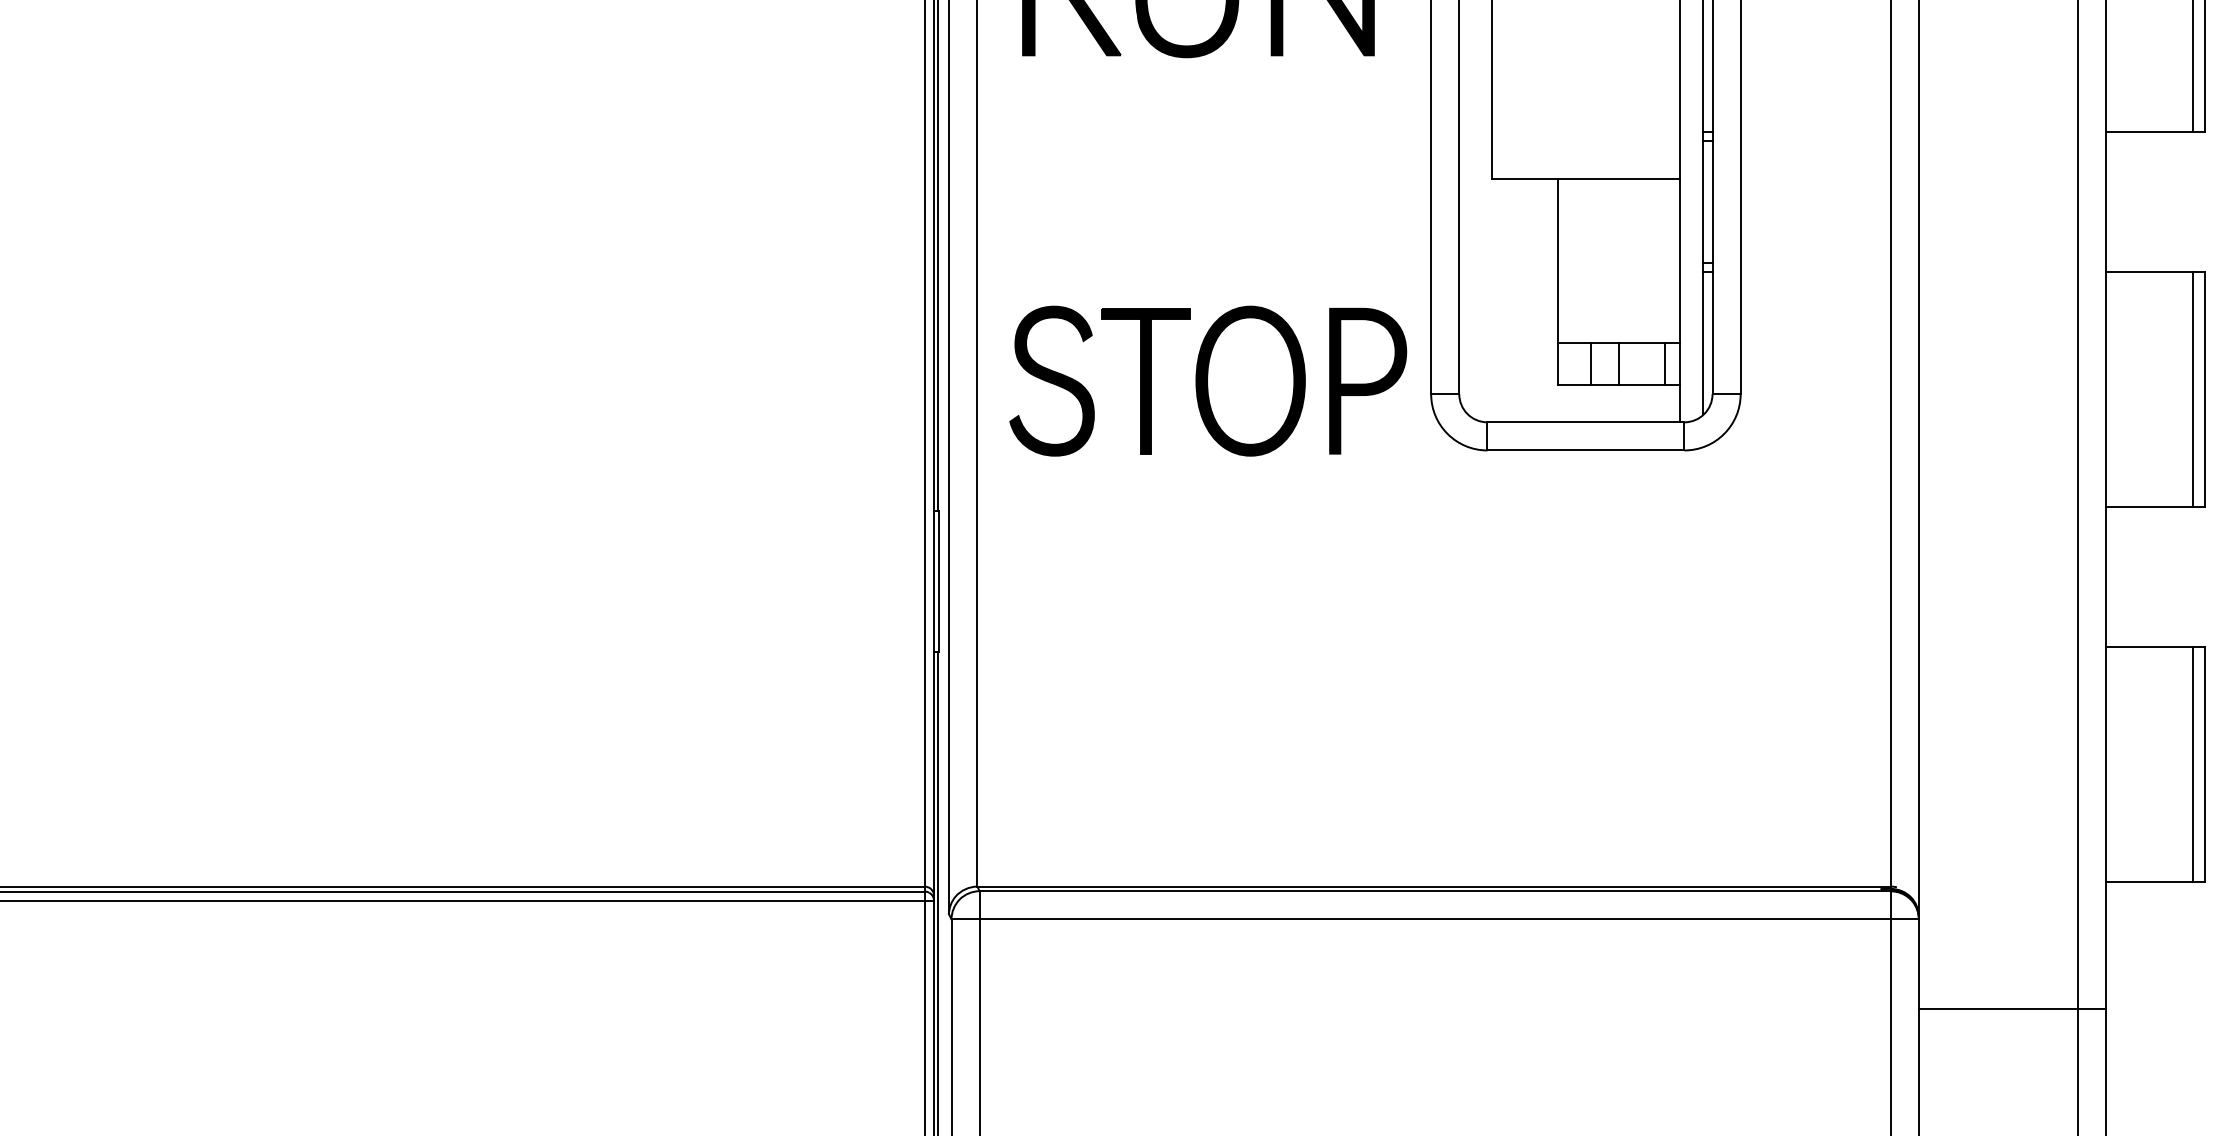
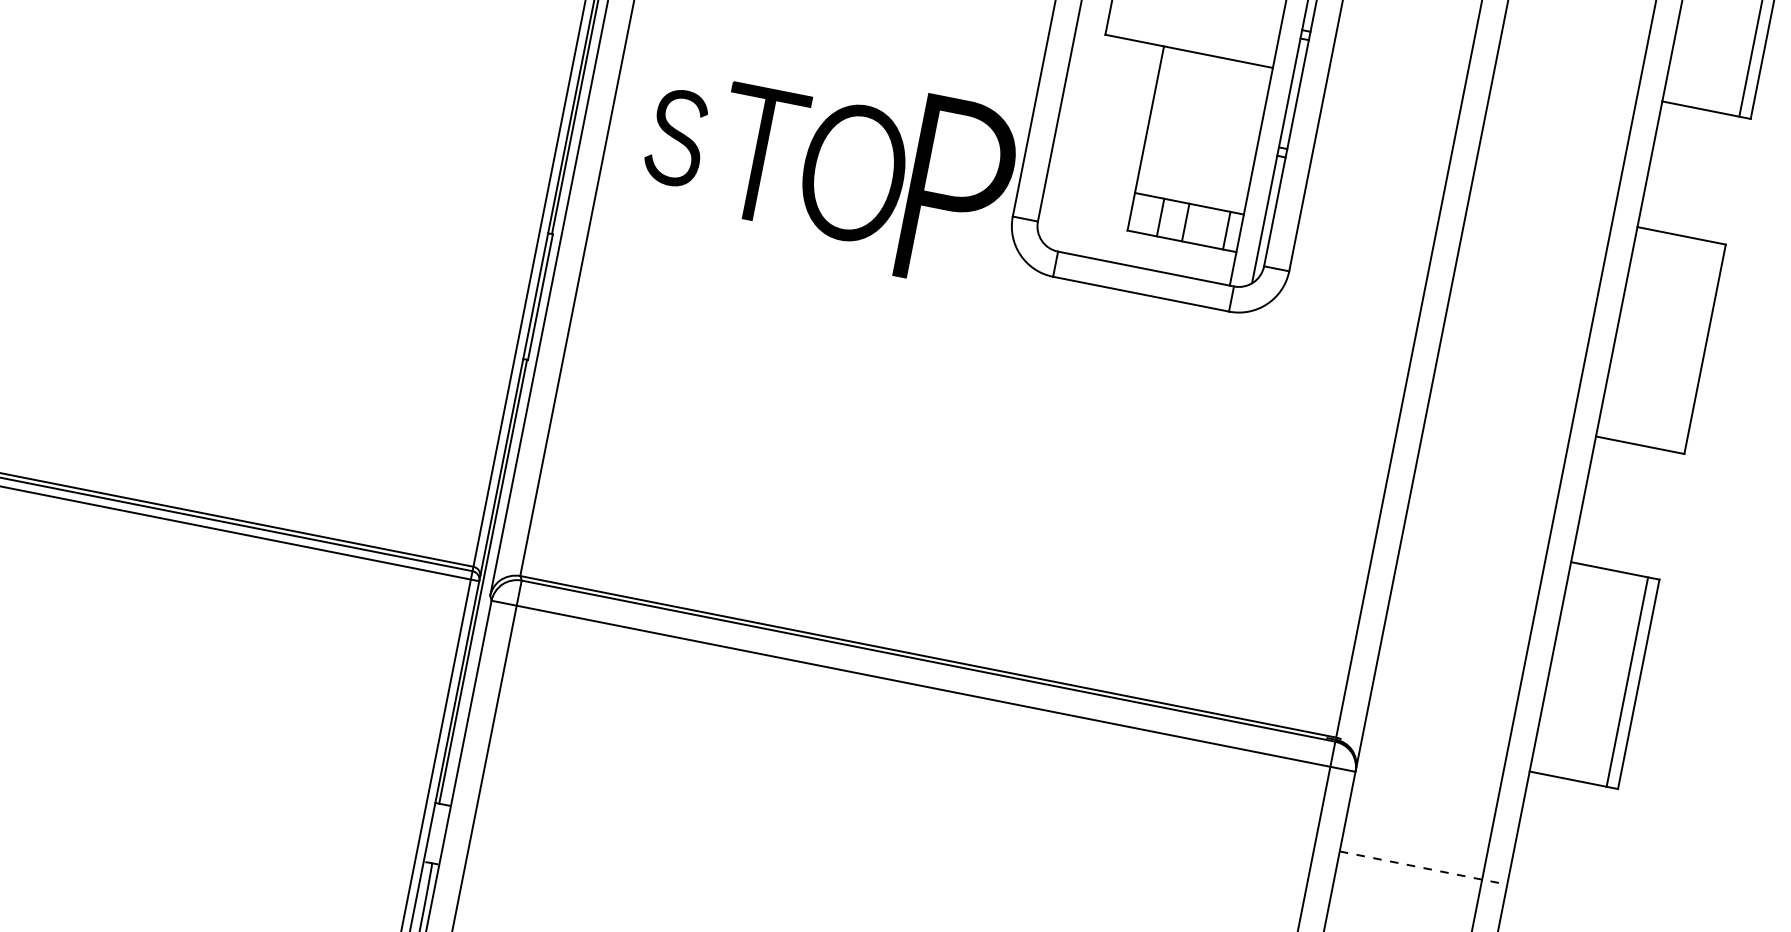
part: (1051, 380) -> (676, 137), size x0.7
part: (1368, 380) -> (959, 193), size x1.4
line: (2192, 389) -> (1693, 347), removed
line: (2012, 1008) -> (1423, 867), solid -> dashed

